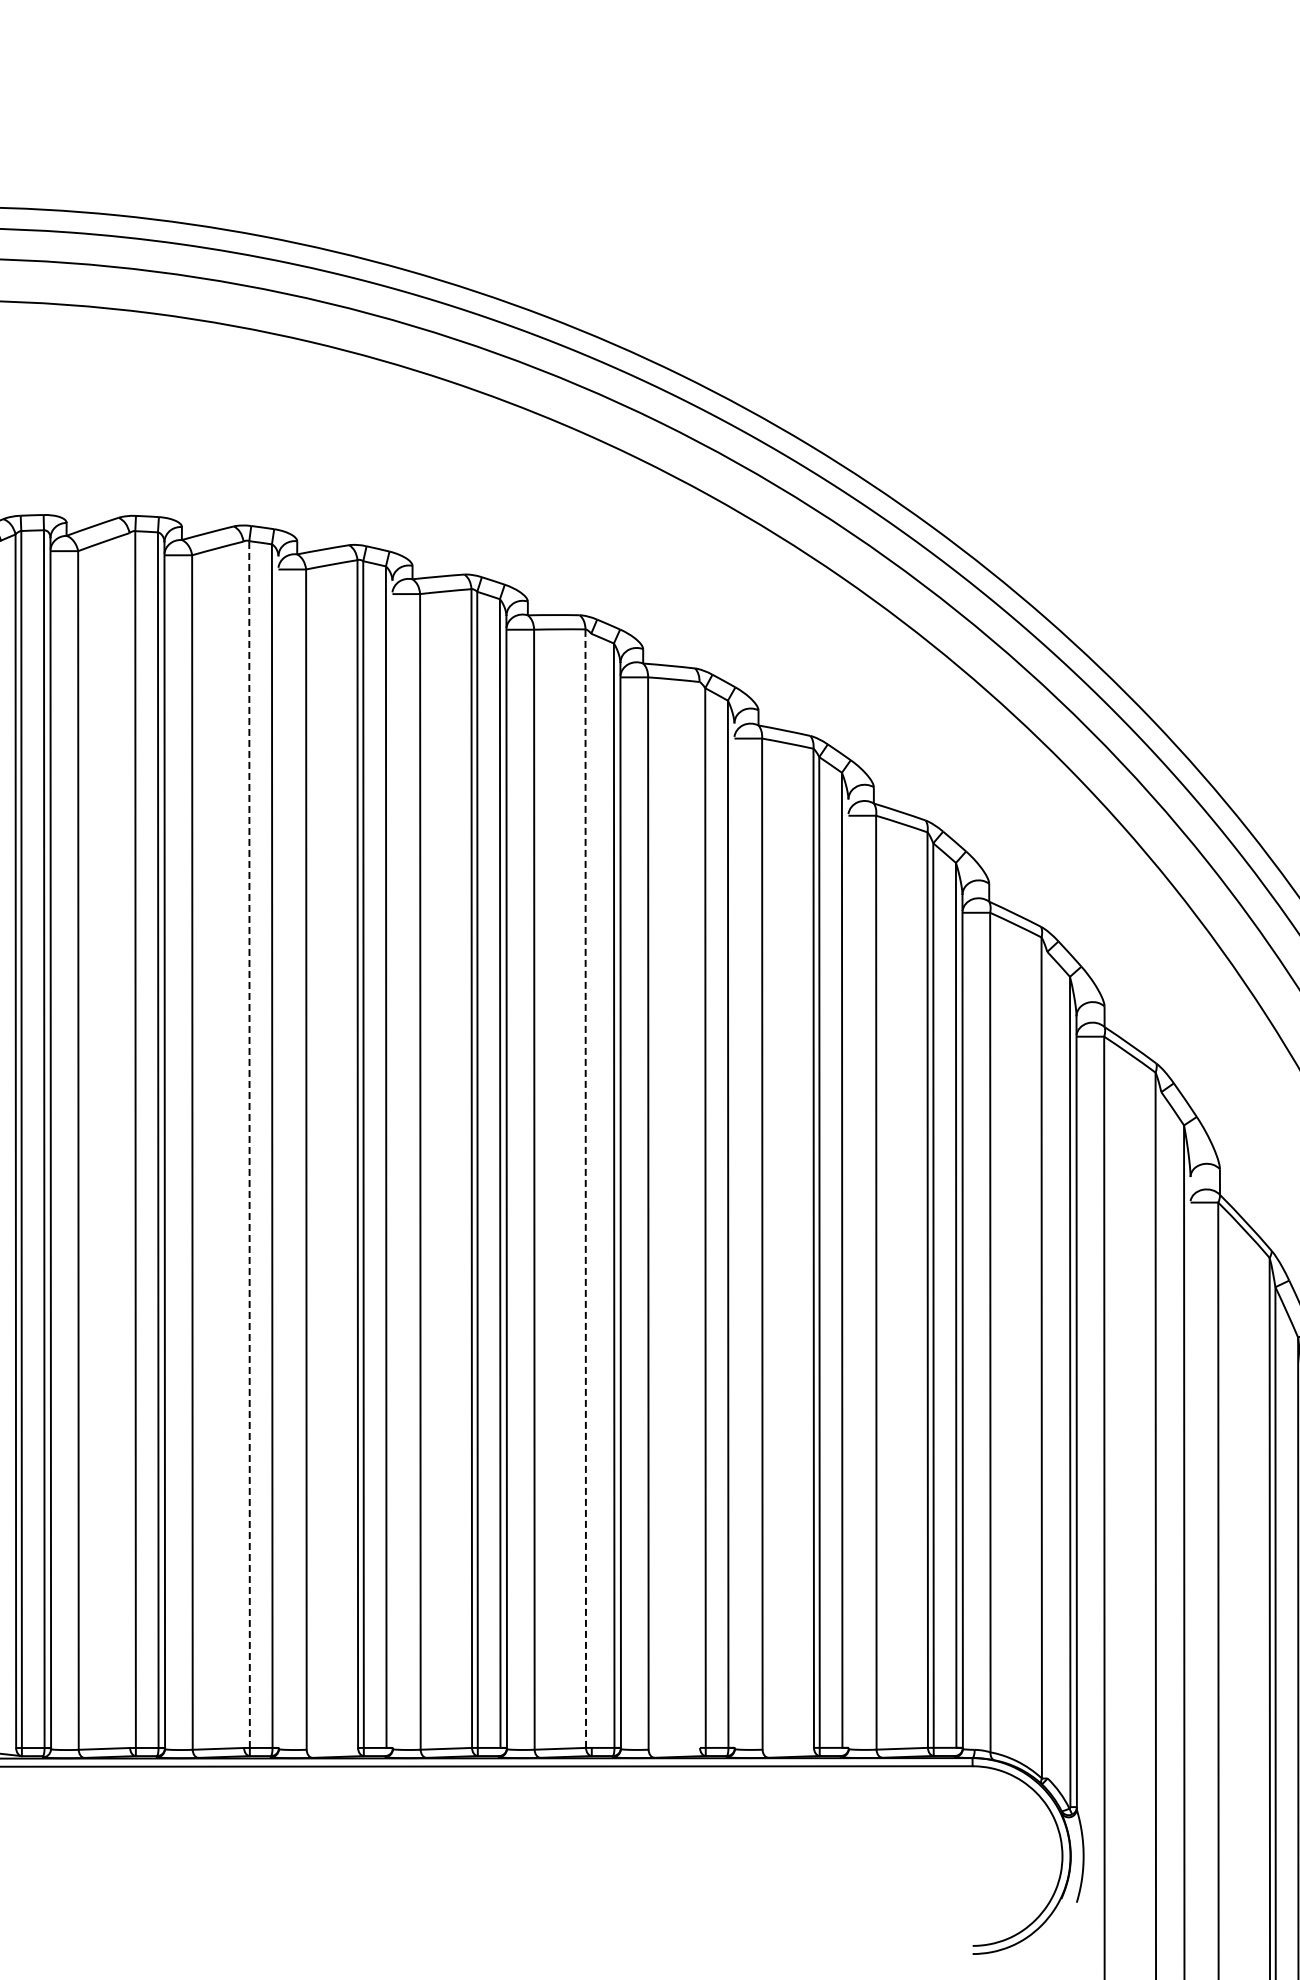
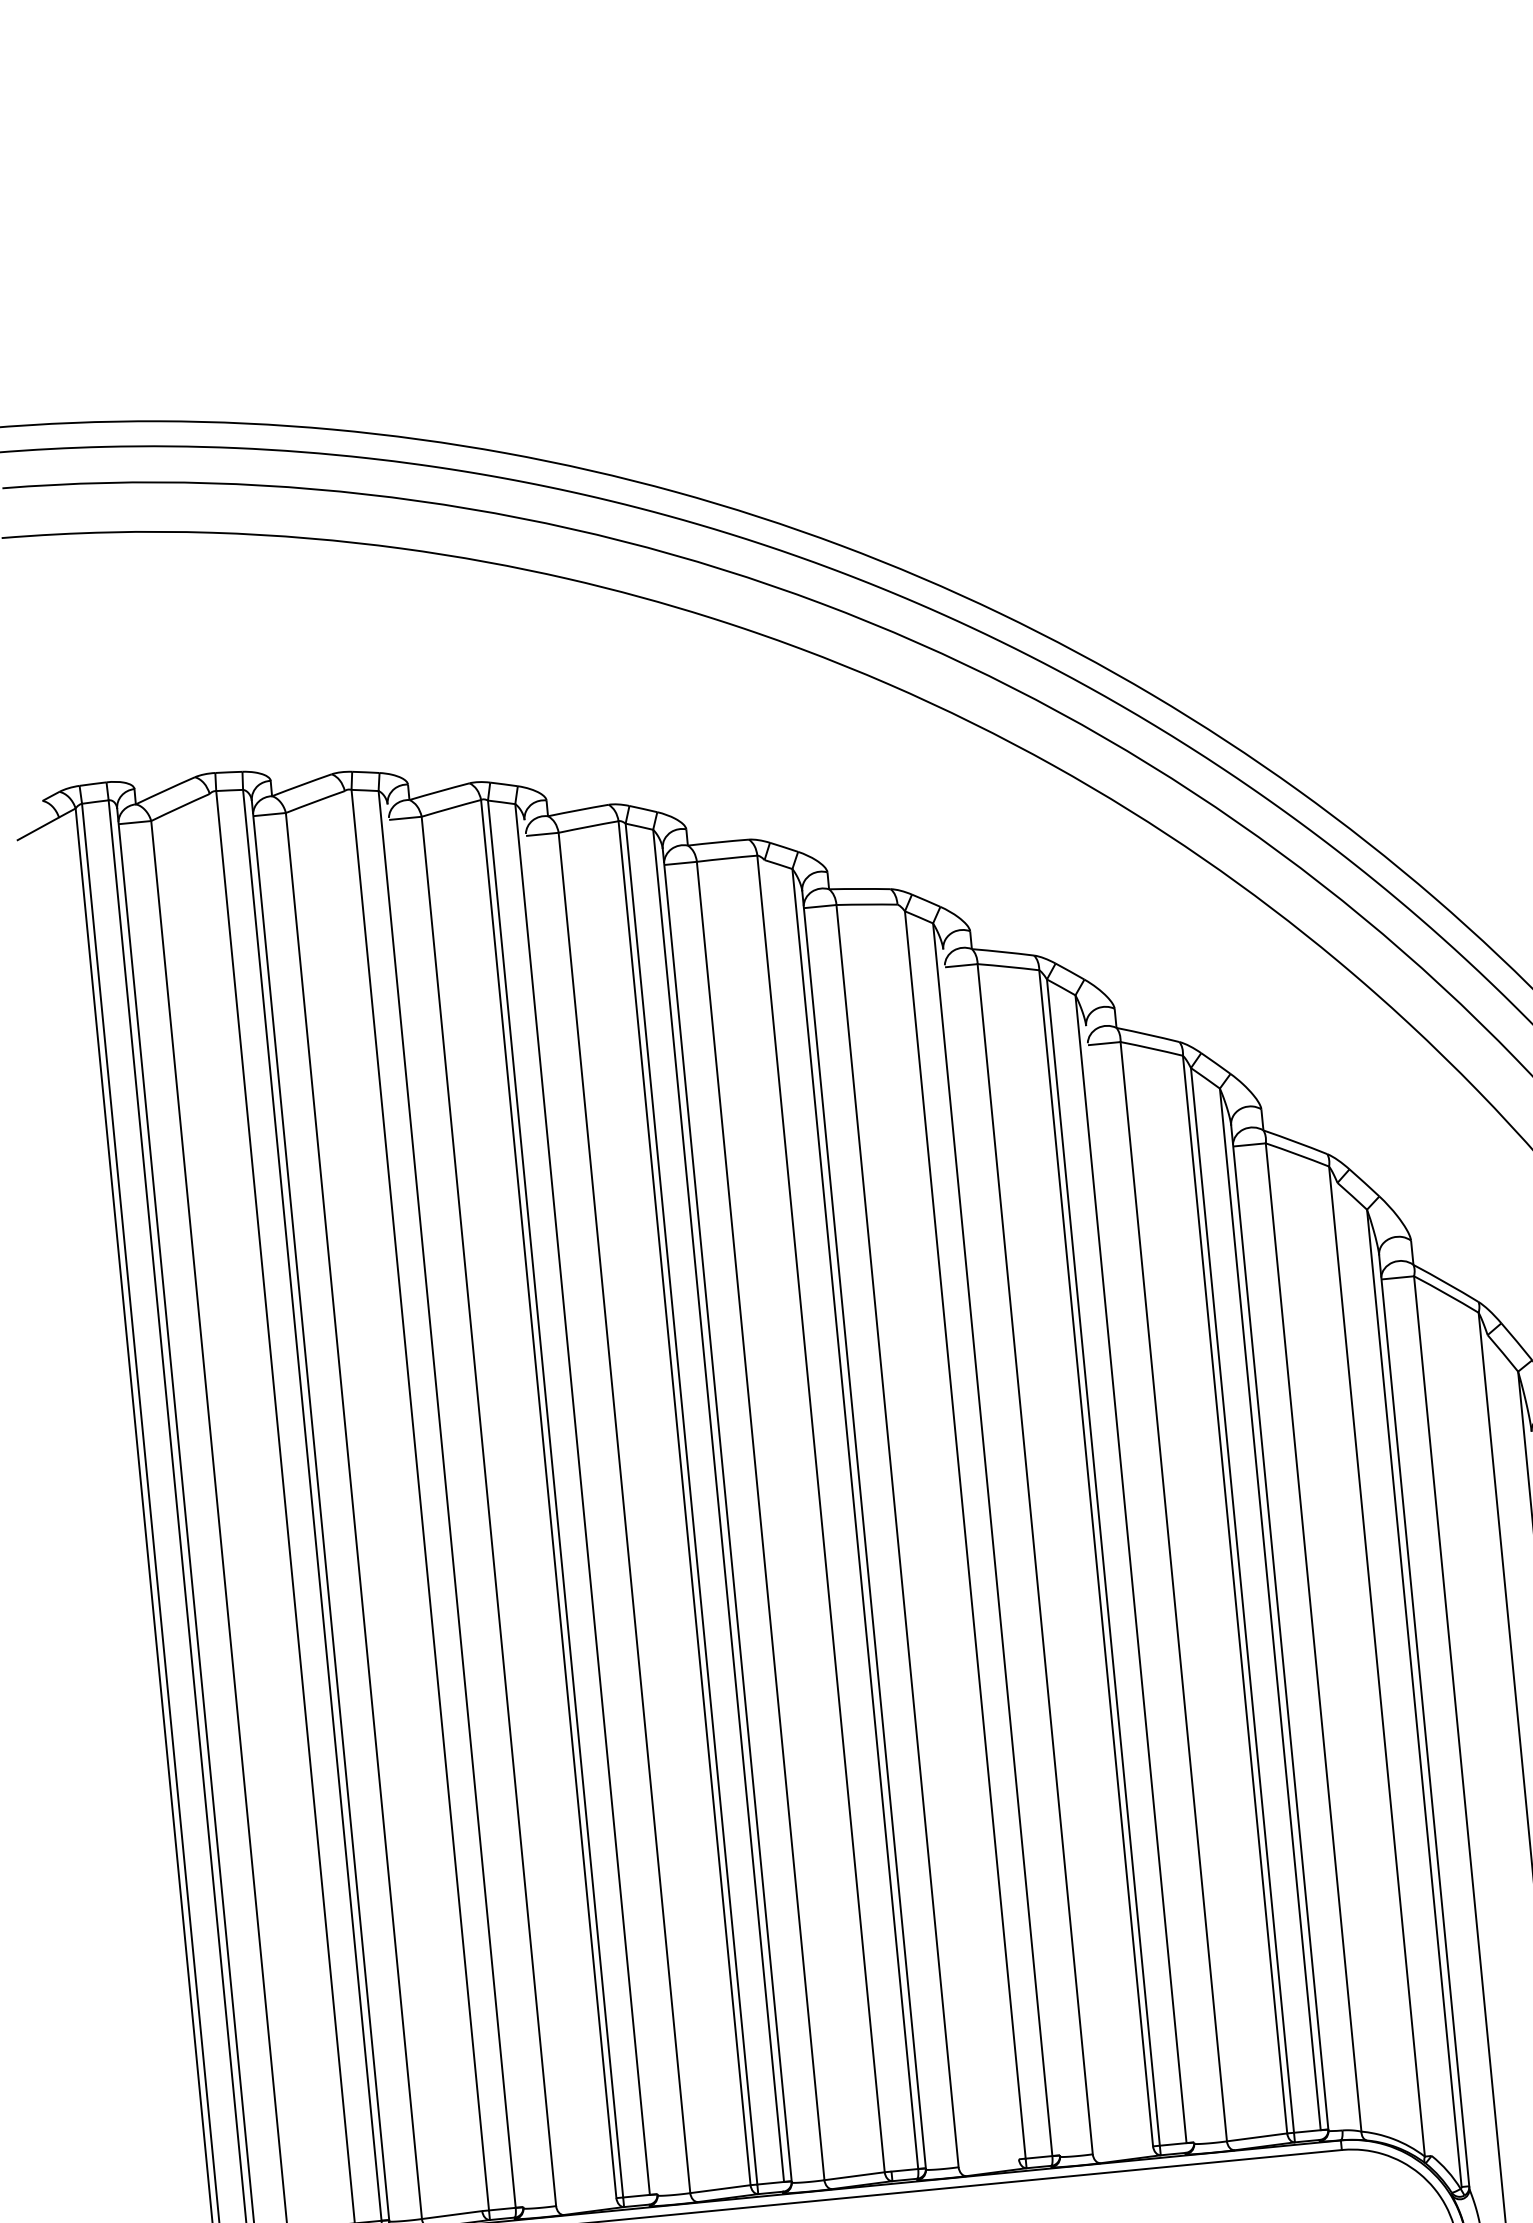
line: (249, 1144) -> (420, 1500), dashed -> solid
line: (585, 1188) -> (820, 1513), dashed -> solid

